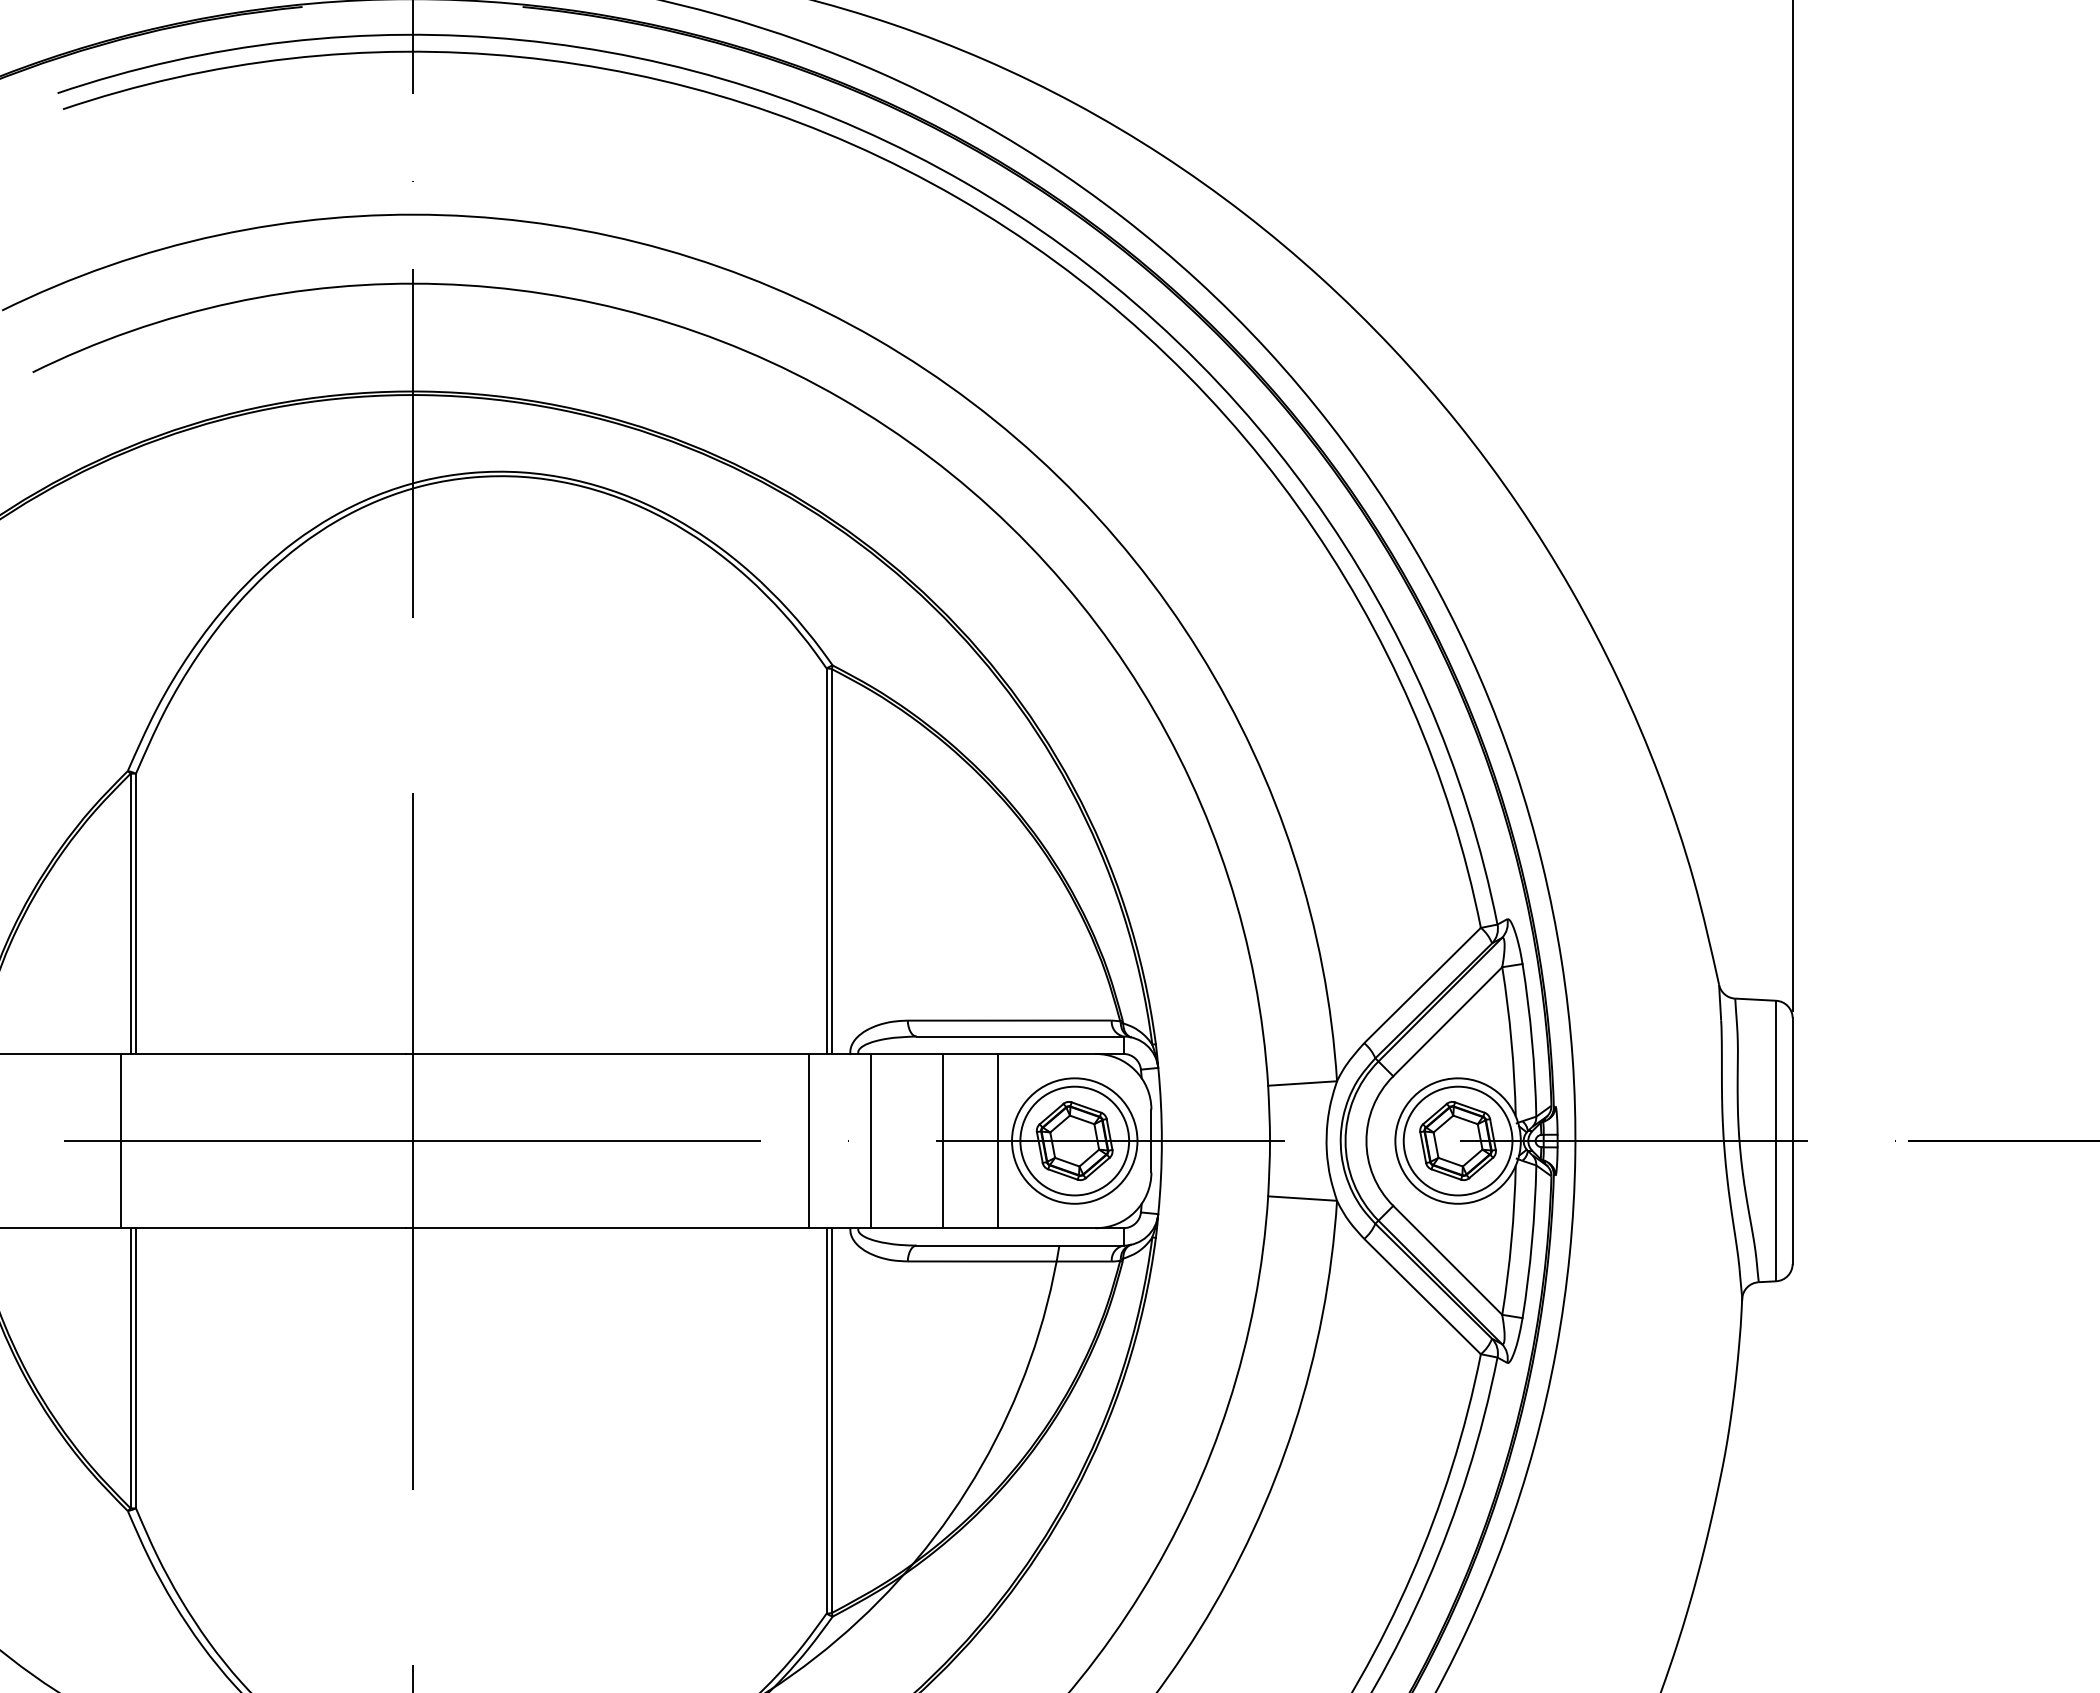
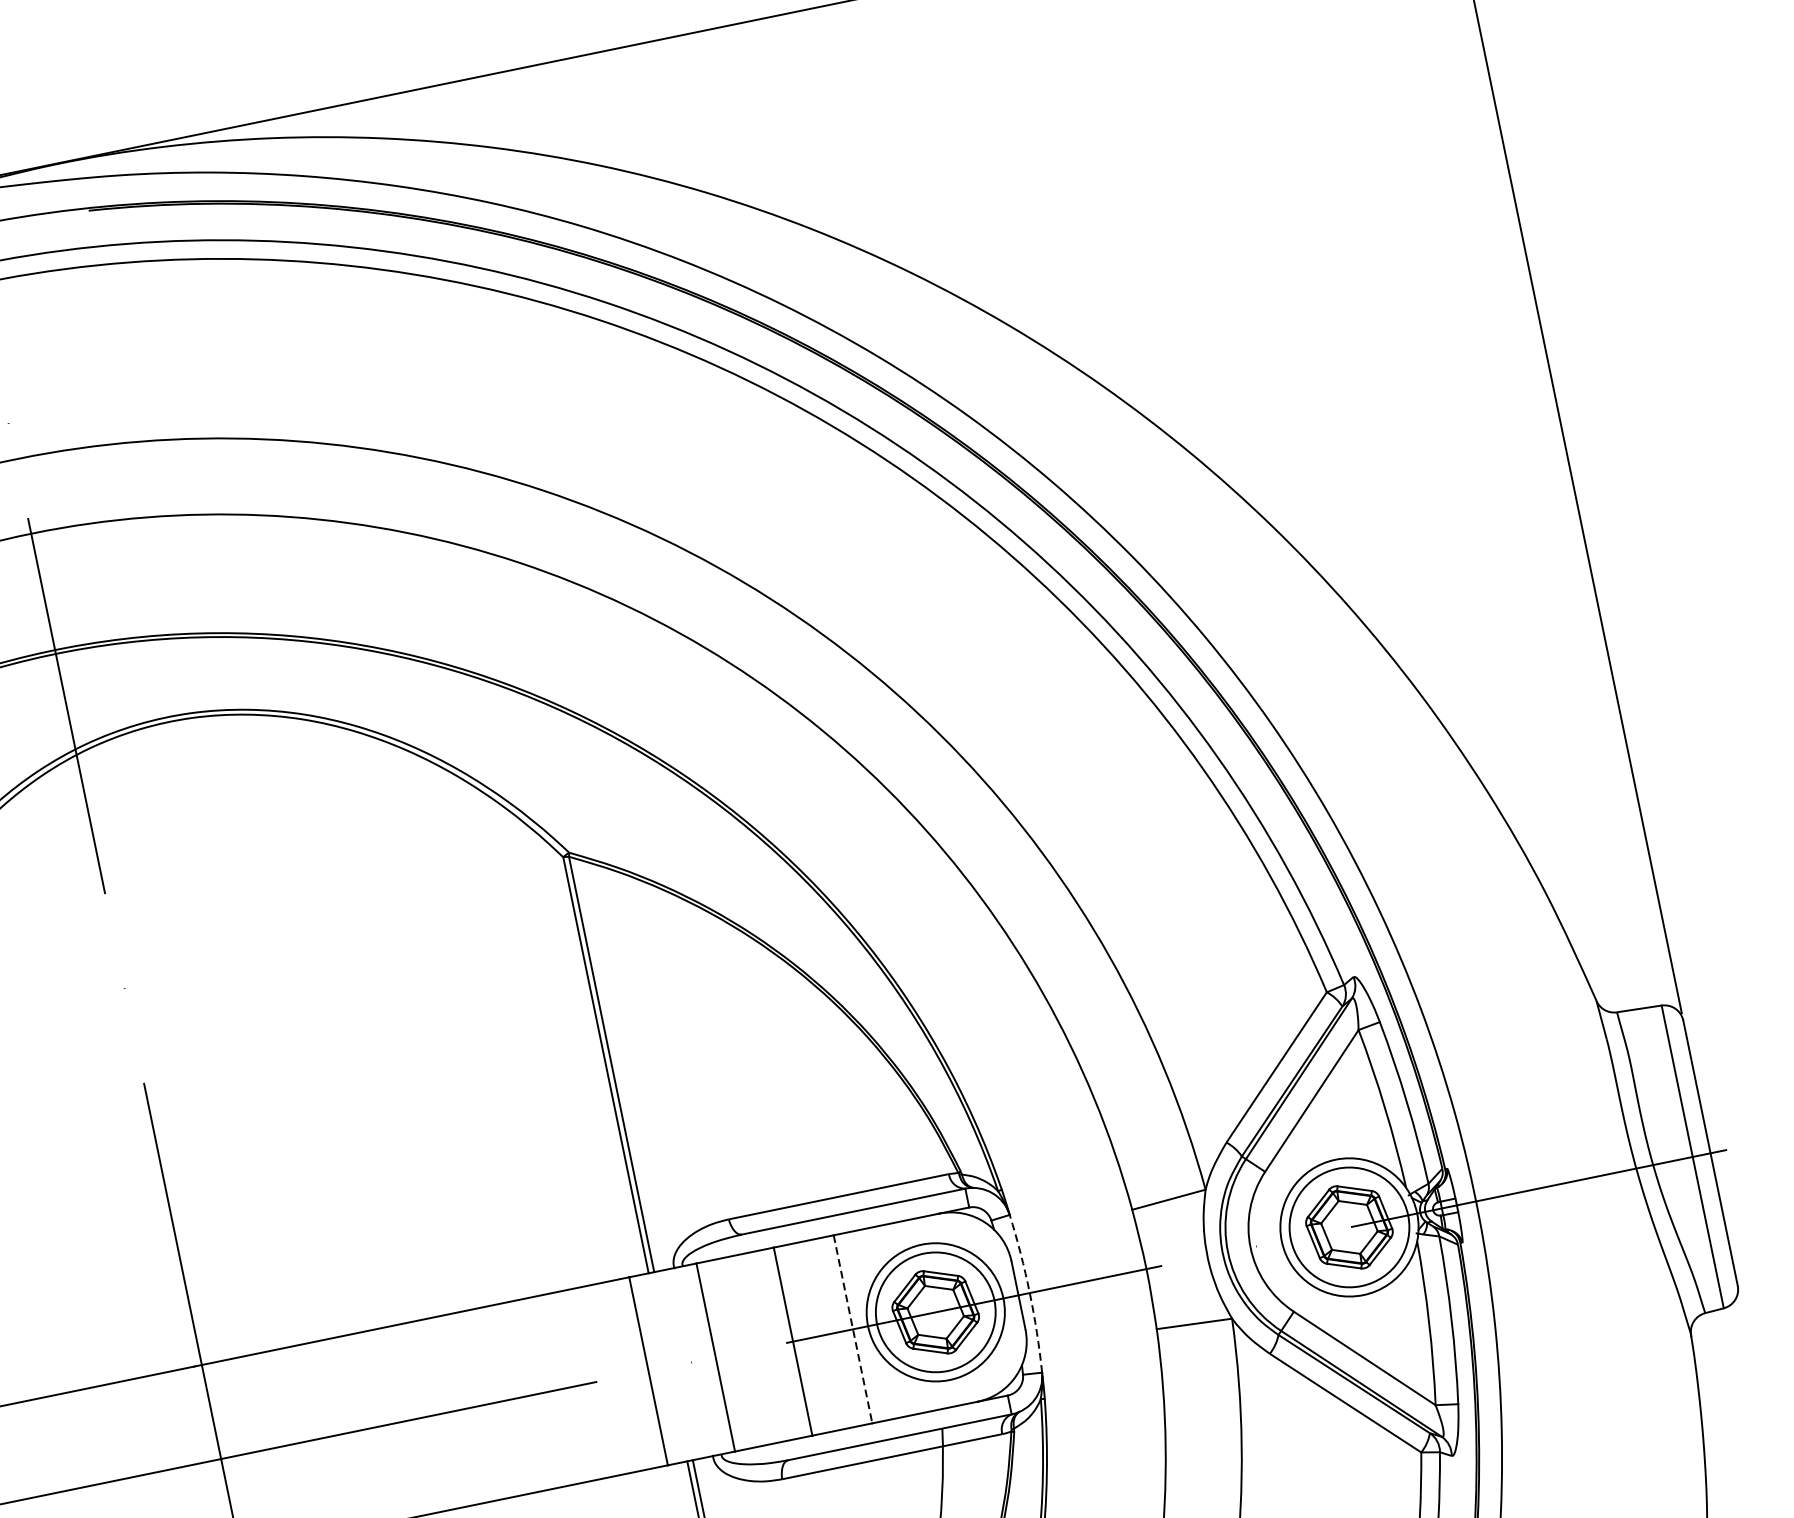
line: (998, 1141) -> (853, 1329), solid -> dashed
arc: (1161, 1141) -> (1029, 1293), solid -> dashed

